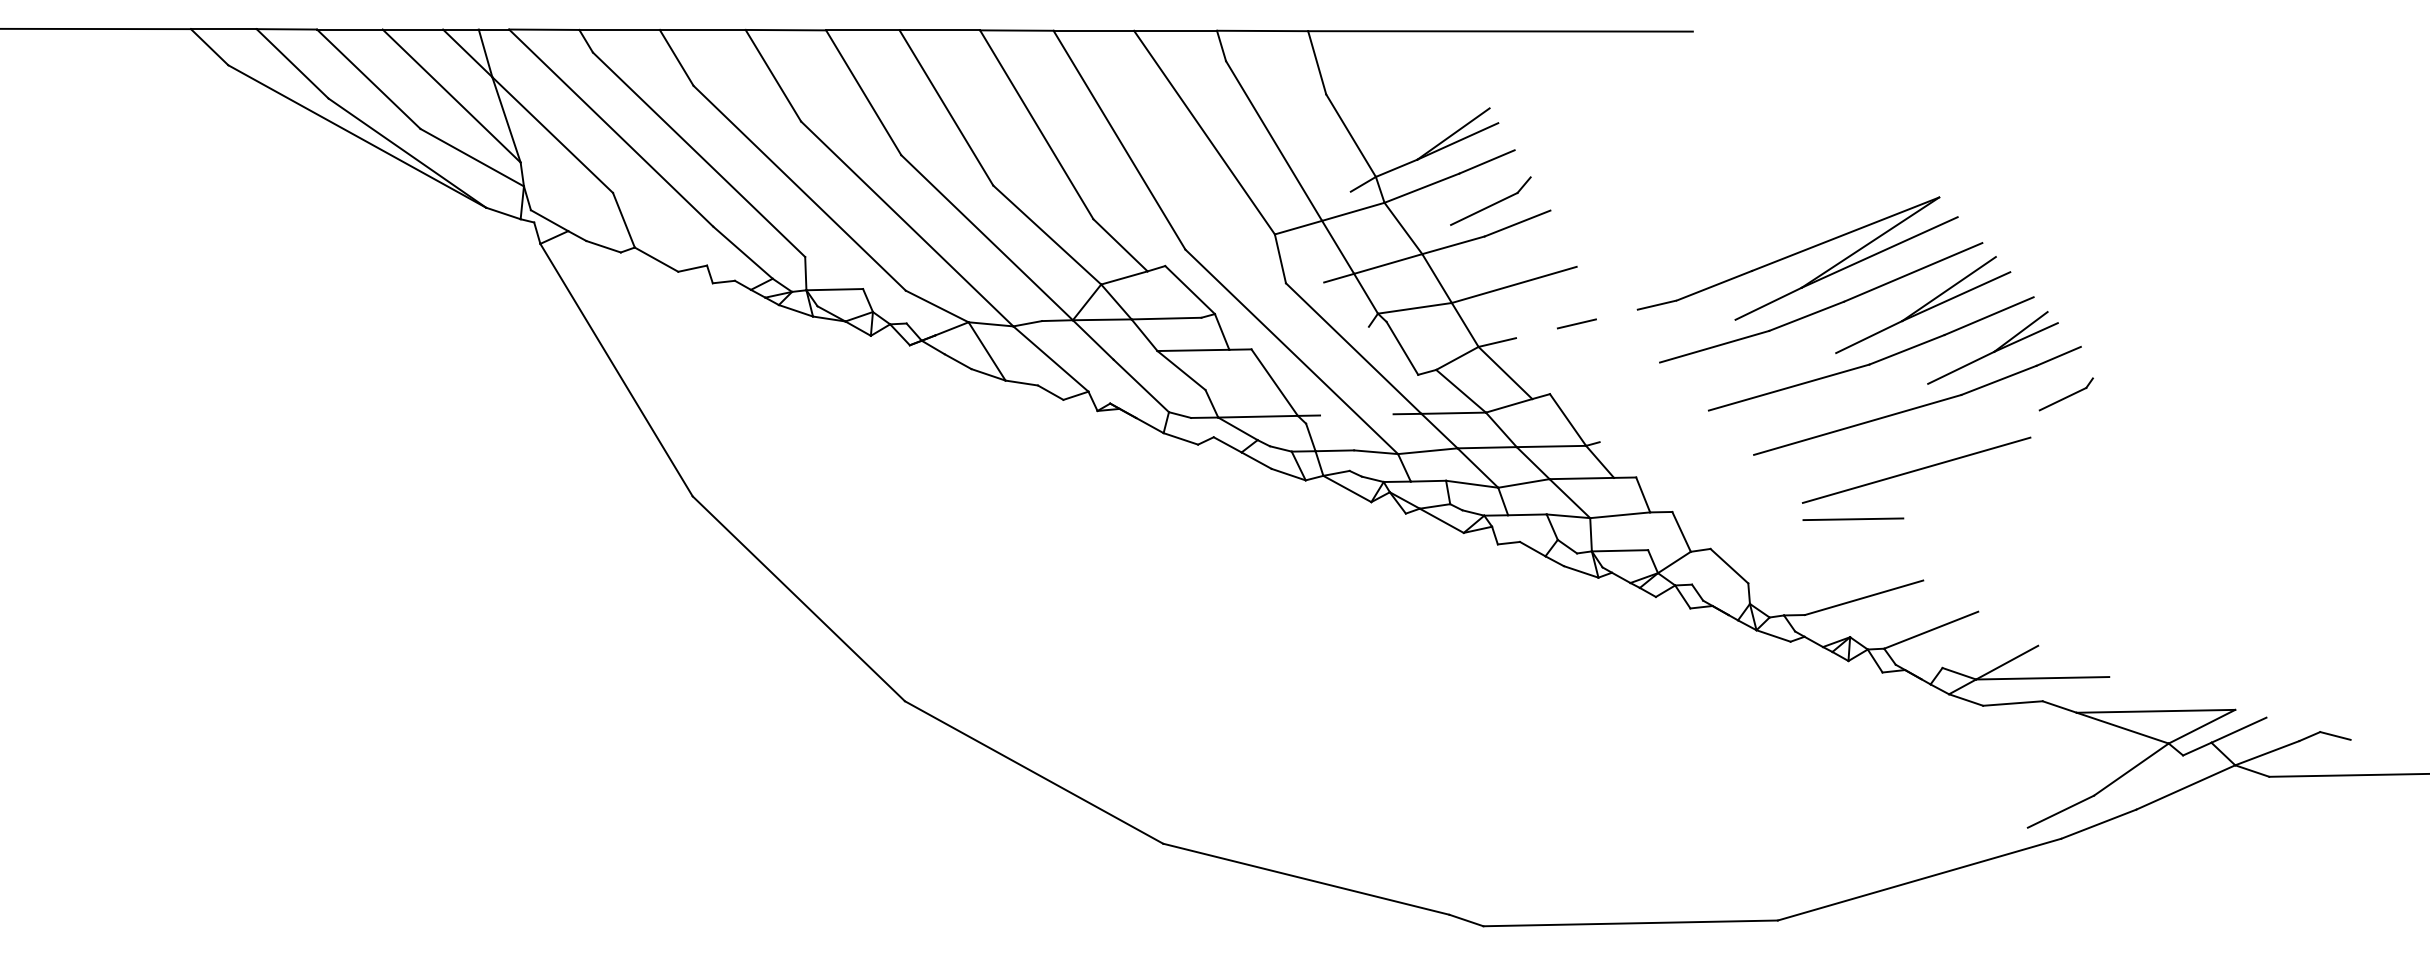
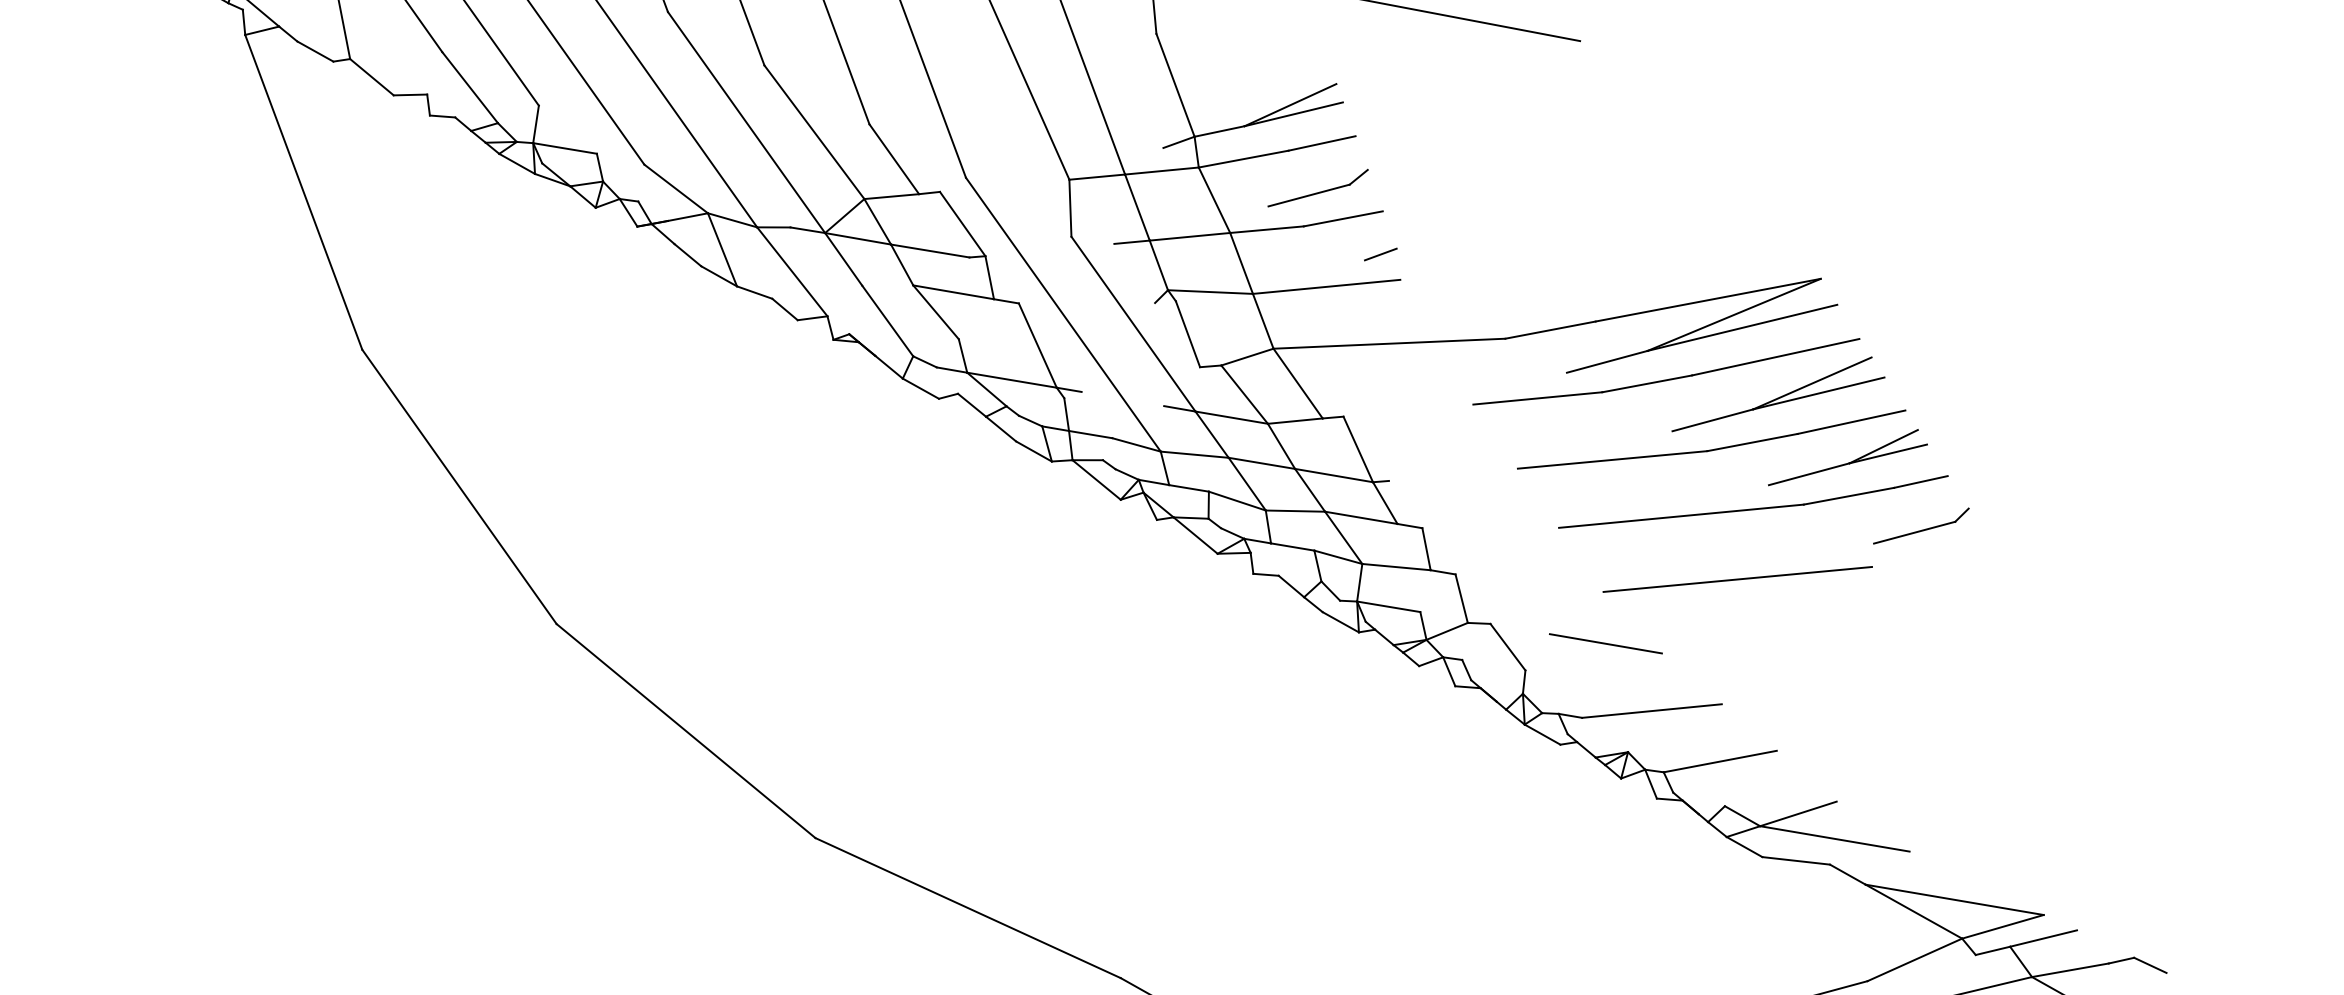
line: (1555, 247) -> (1380, 253), added
line: (1577, 323) -> (1389, 343), dashed -> solid
part: (2066, 394) -> (1921, 526), size x1.43
line: (1853, 518) -> (1606, 642), moved

